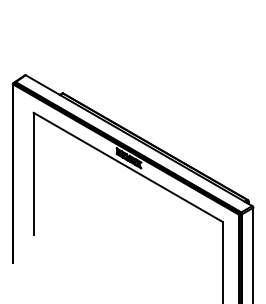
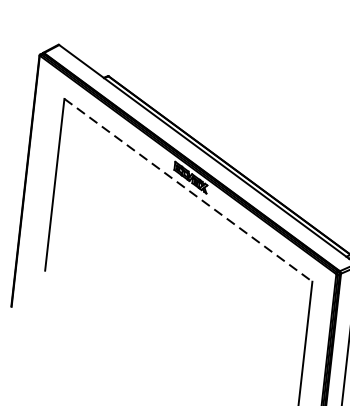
line: (128, 167) -> (188, 190), solid -> dashed

